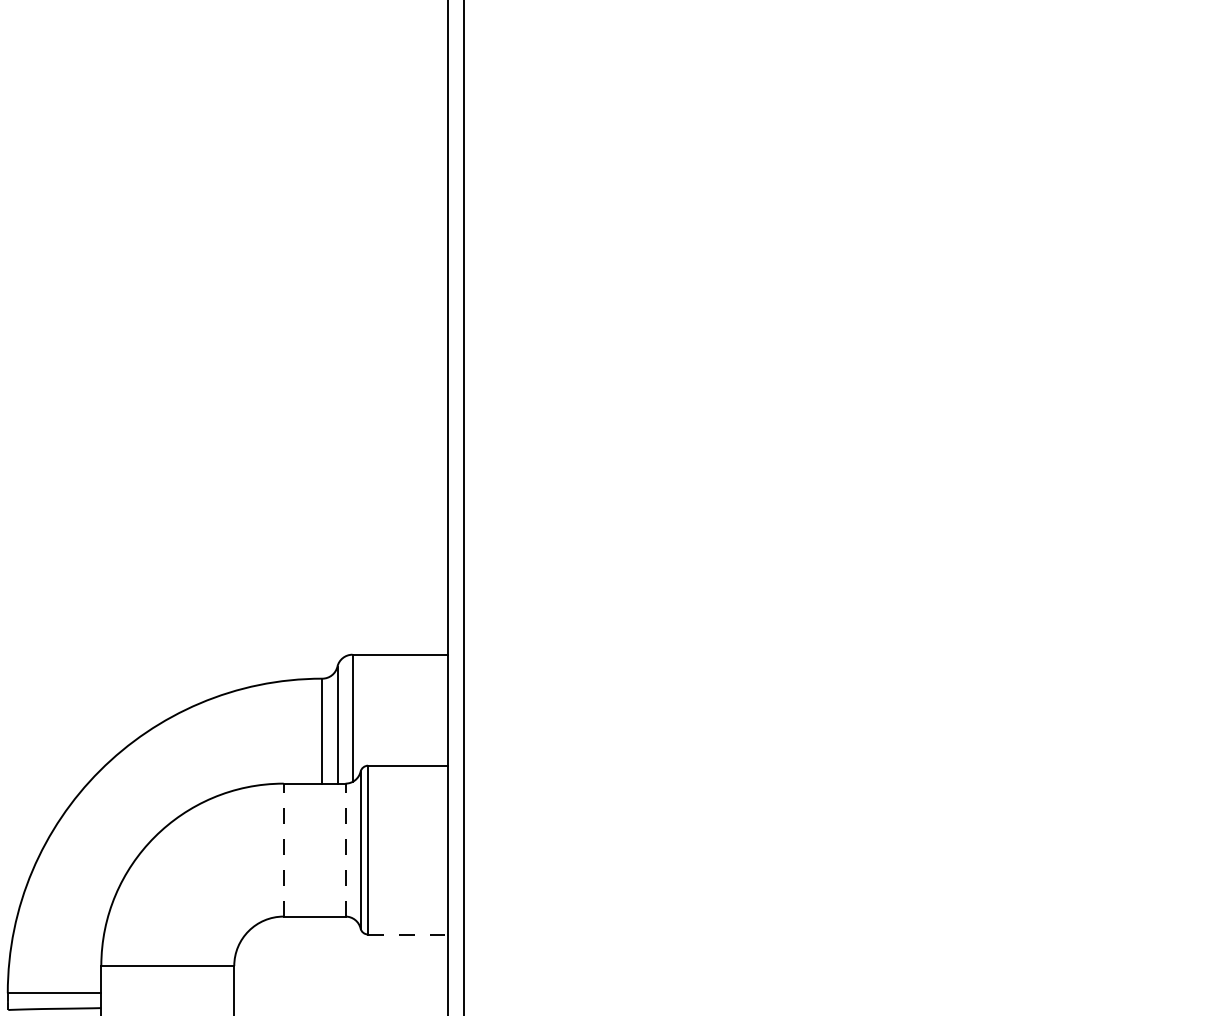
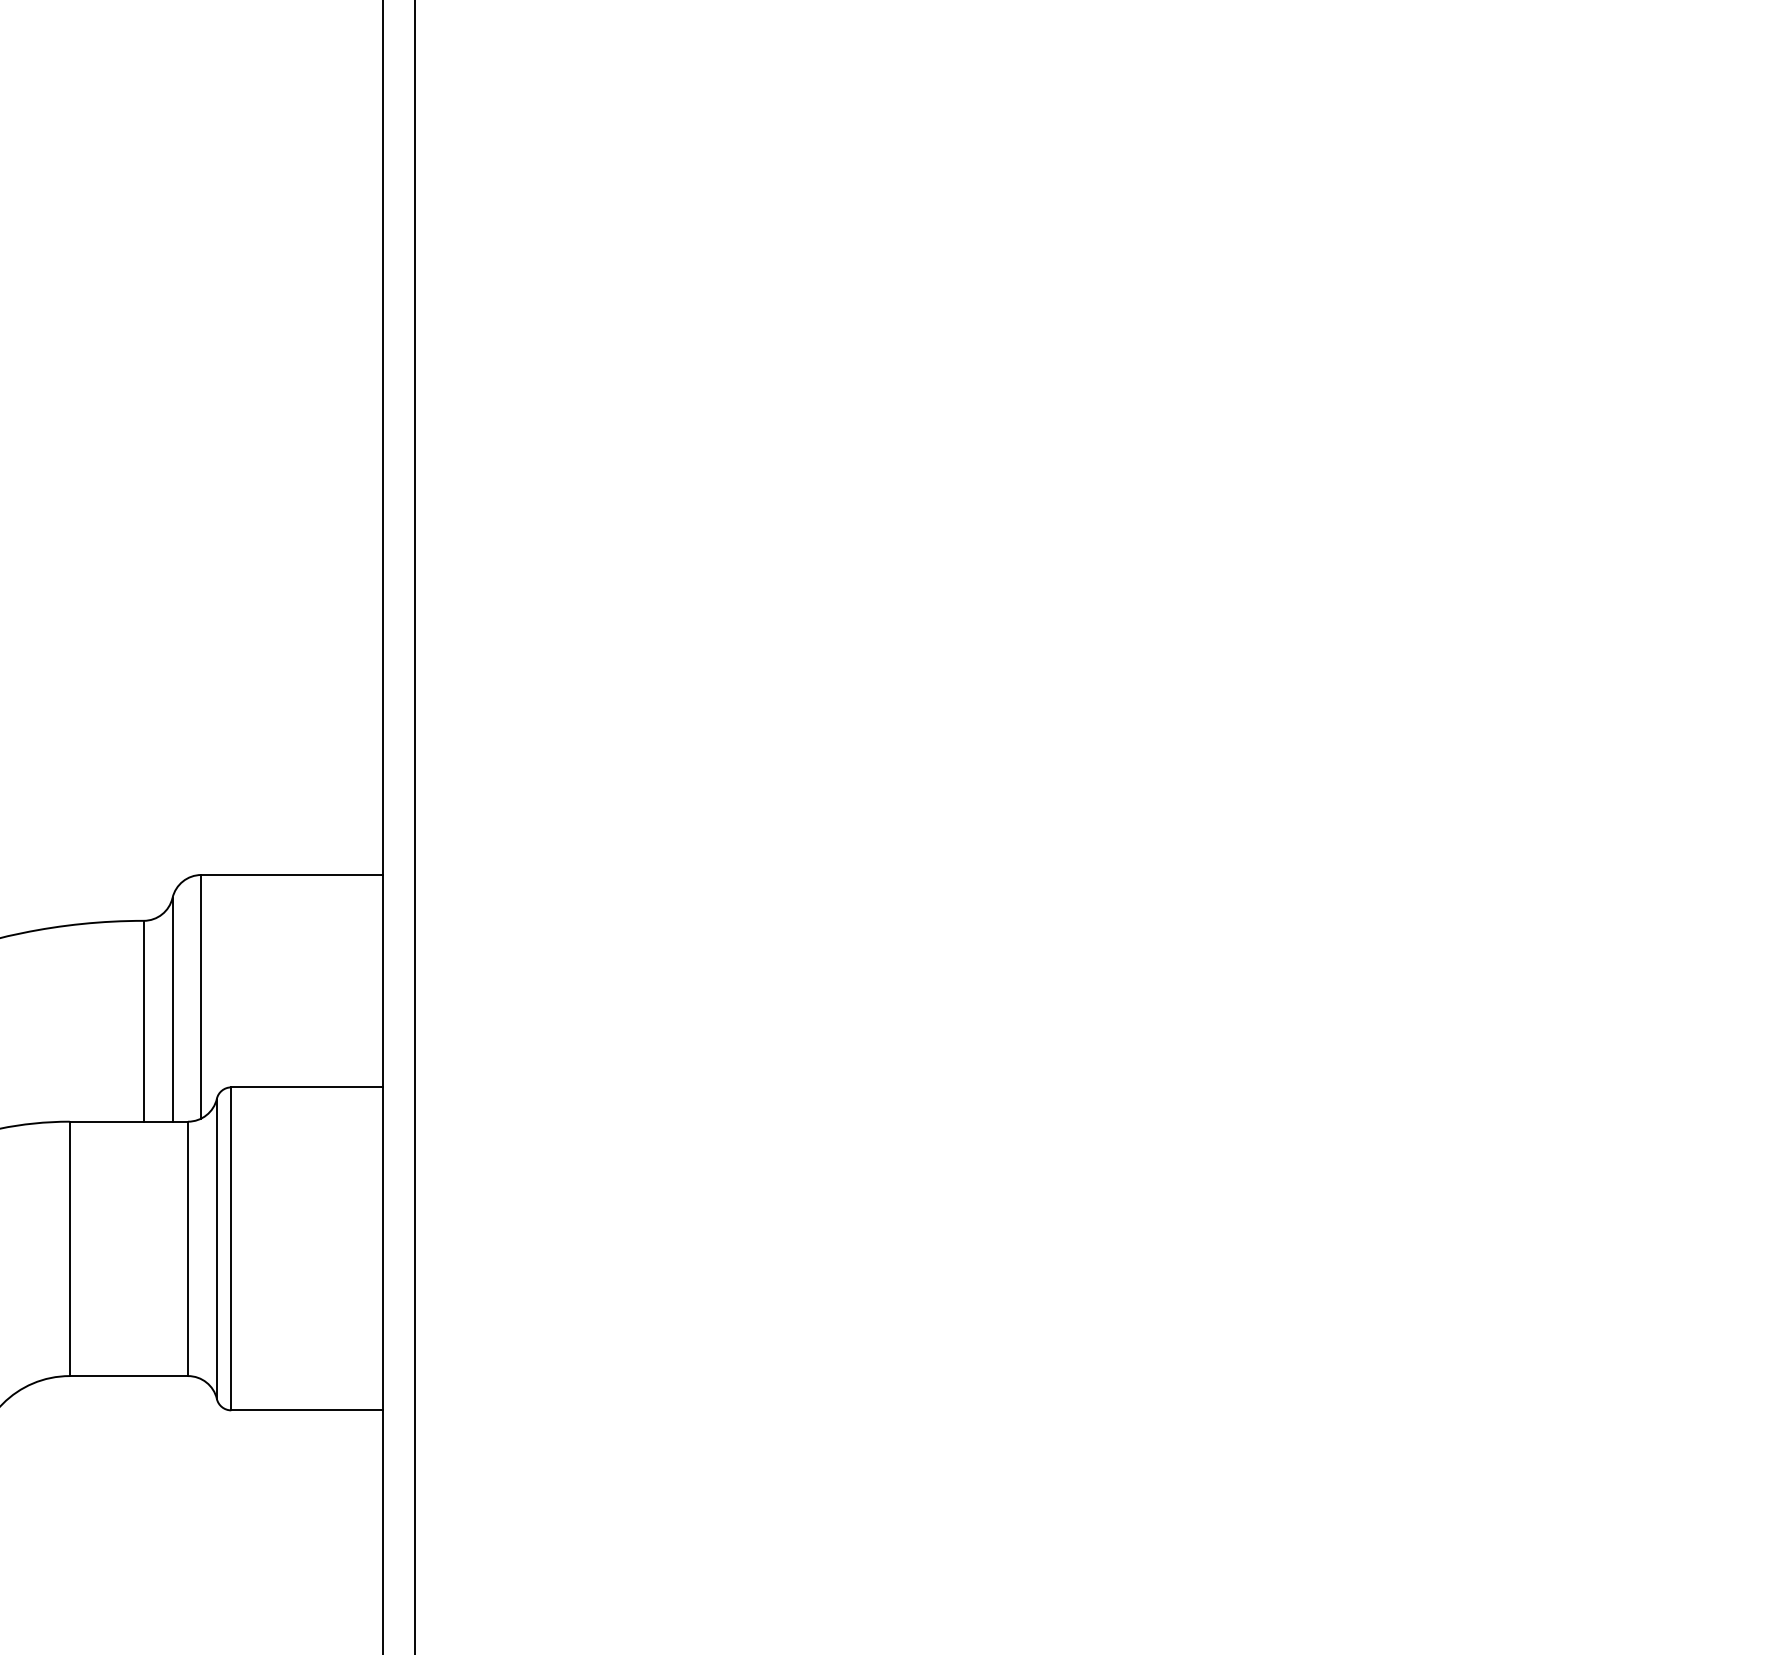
line: (283, 849) -> (69, 1247), dashed -> solid
line: (345, 849) -> (187, 1247), dashed -> solid
line: (407, 934) -> (306, 1410), dashed -> solid

